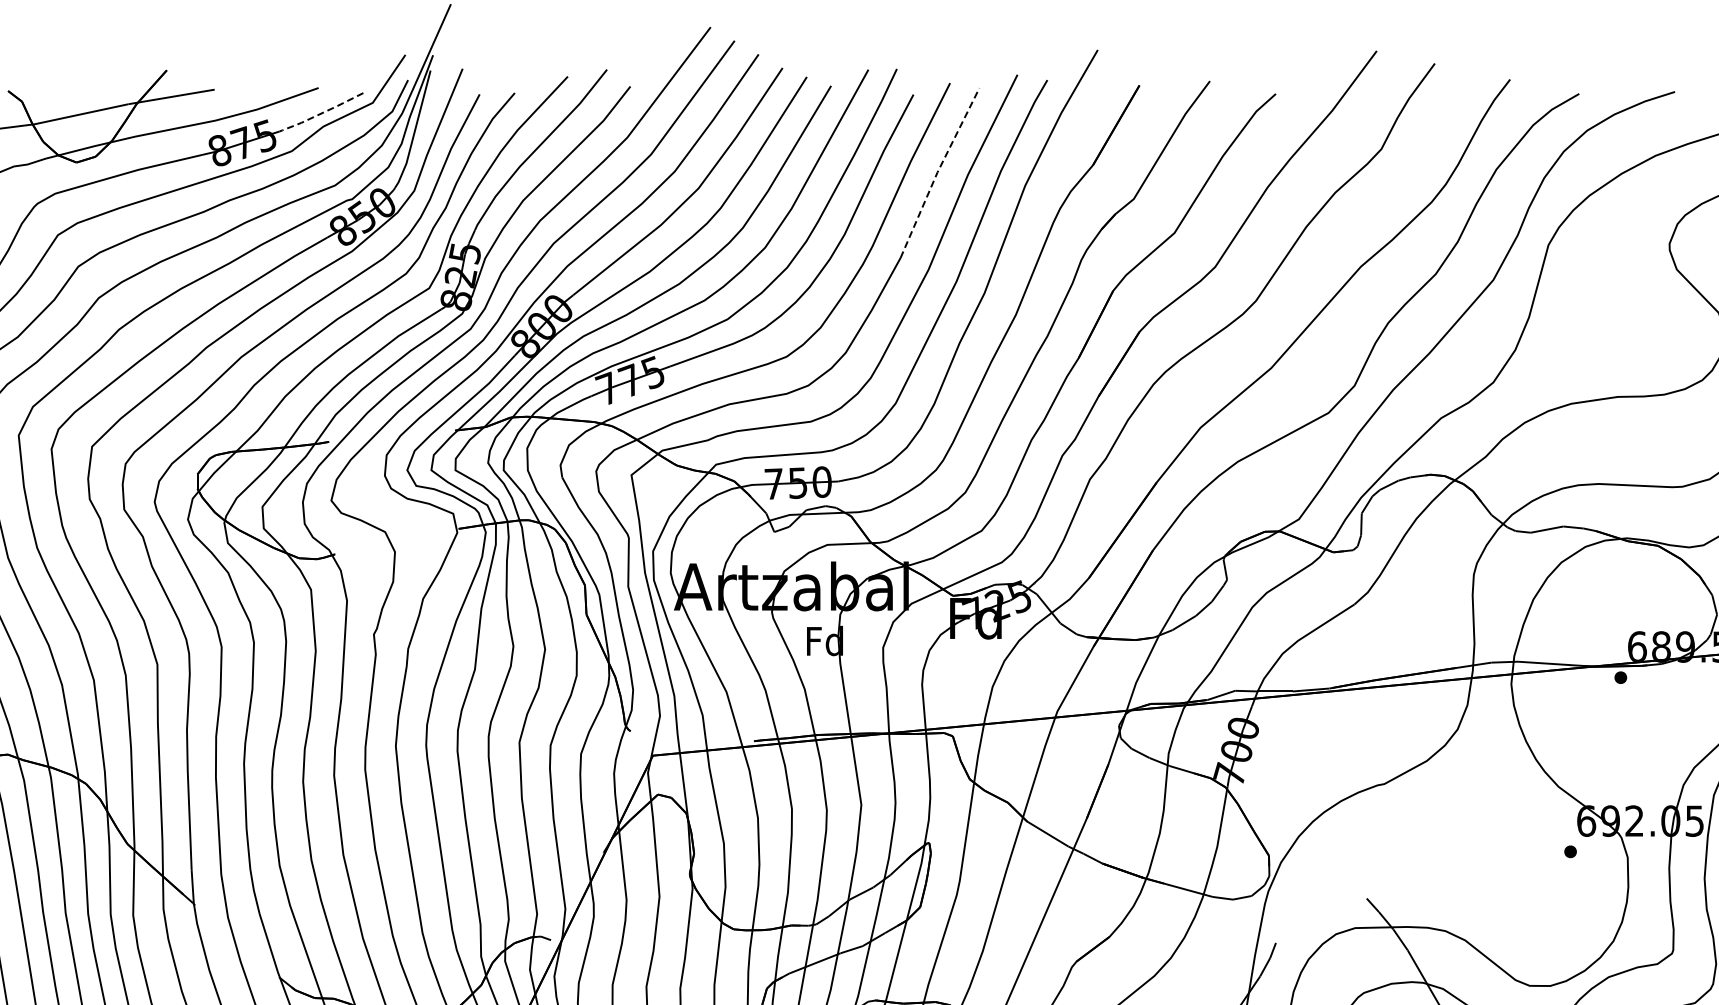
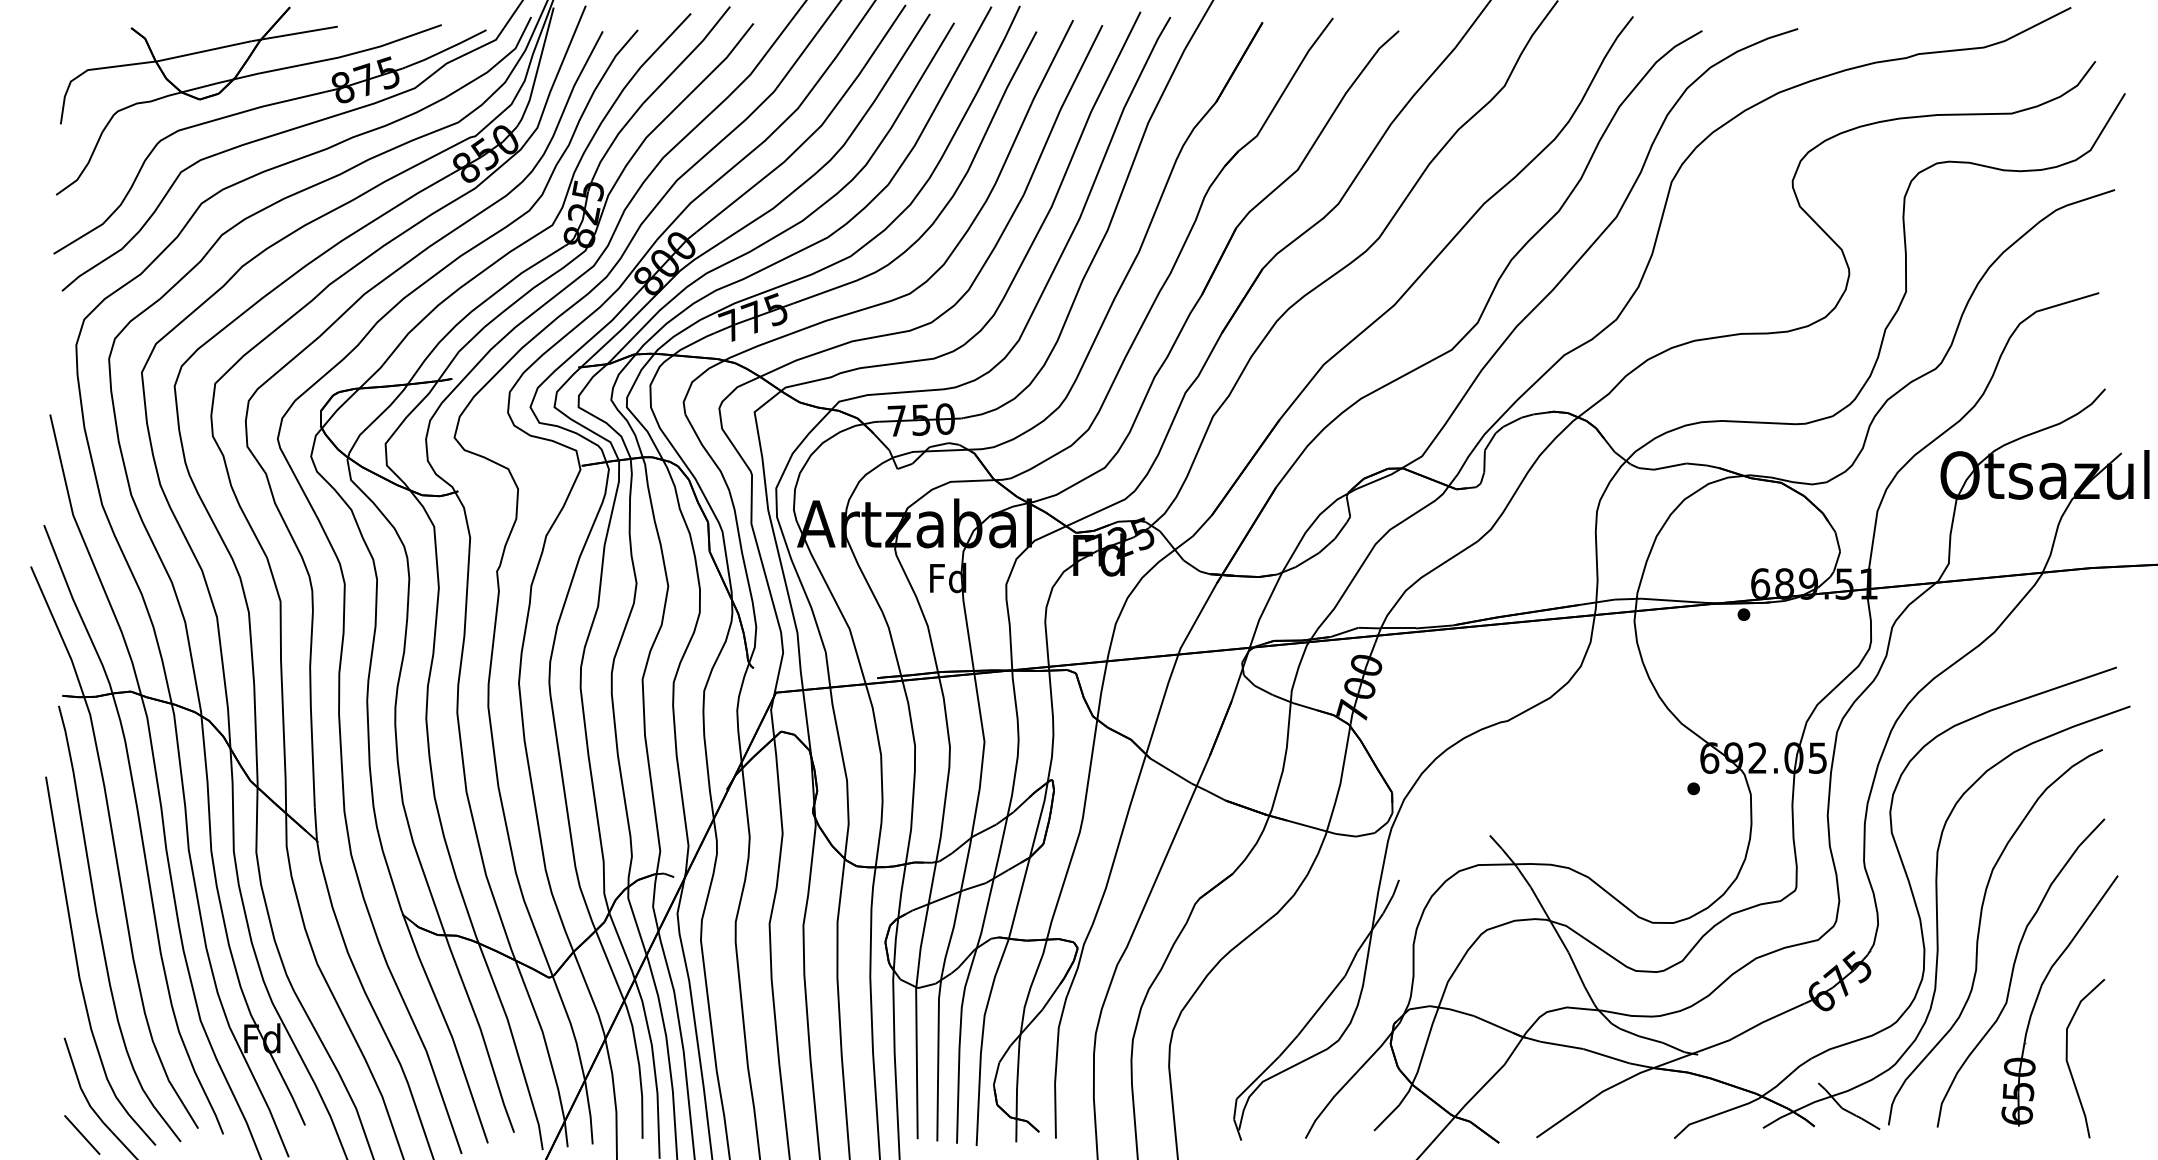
line: (322, 112) -> (445, 49), dashed -> solid
line: (937, 172) -> (1060, 109), dashed -> solid

